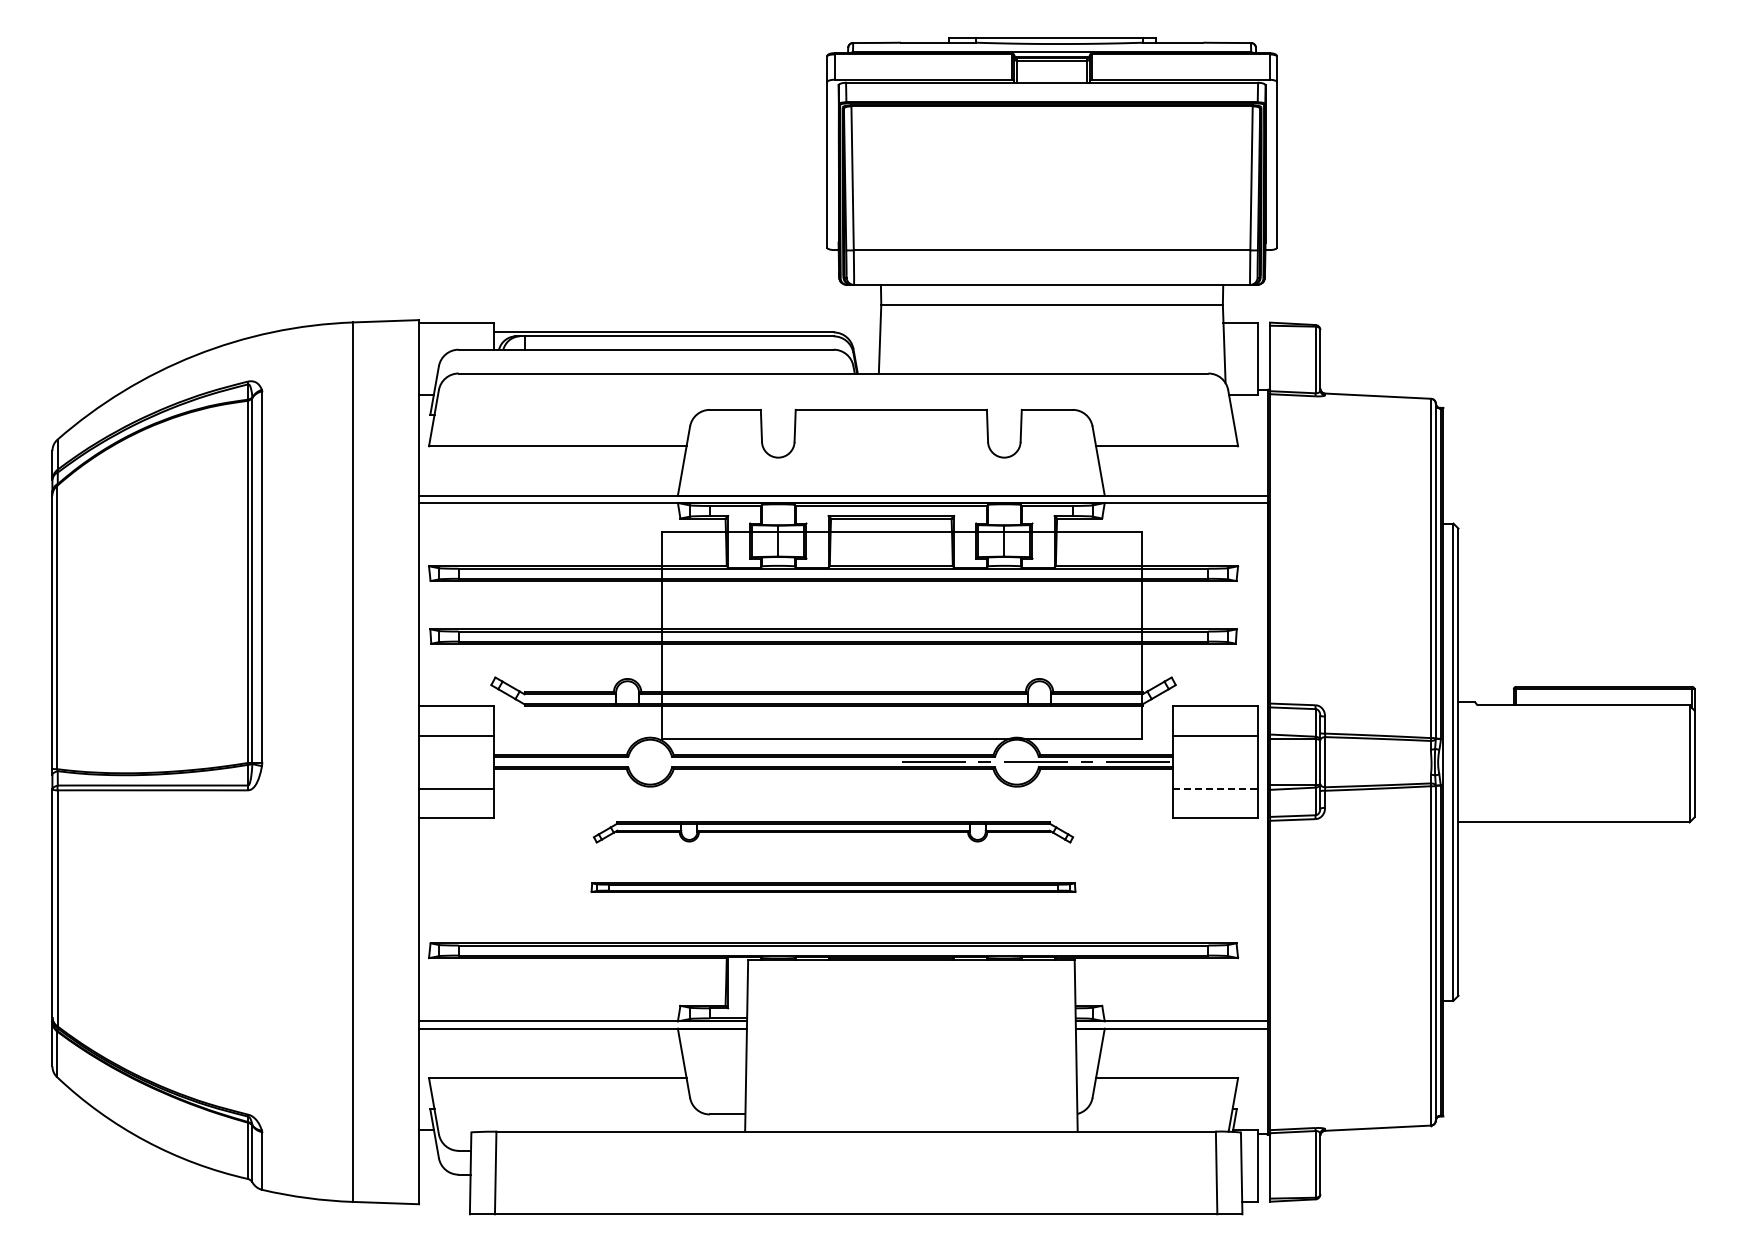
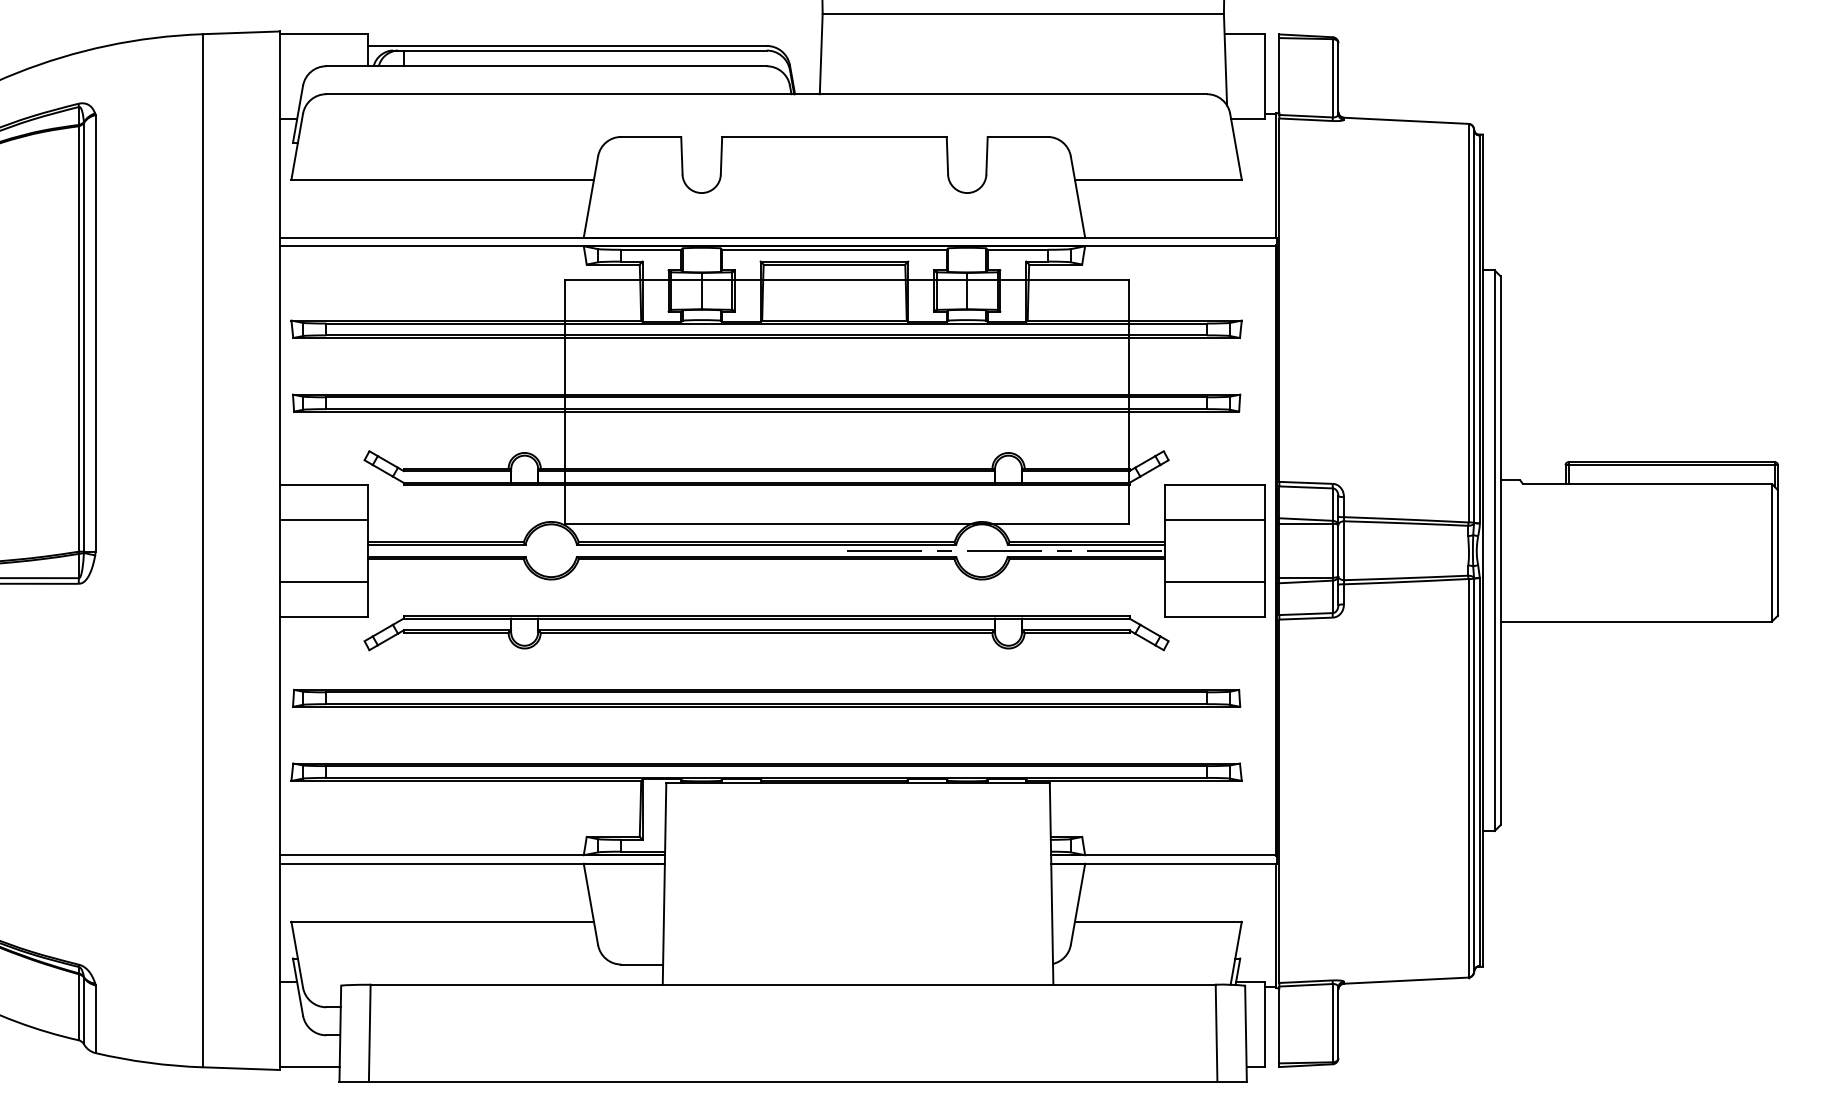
line: (1215, 788) -> (1215, 581), dashed -> solid
part: (833, 832) -> (766, 633), size x1.43
part: (833, 887) -> (766, 697), size x1.67
line: (444, 1201) -> (309, 1066), added

